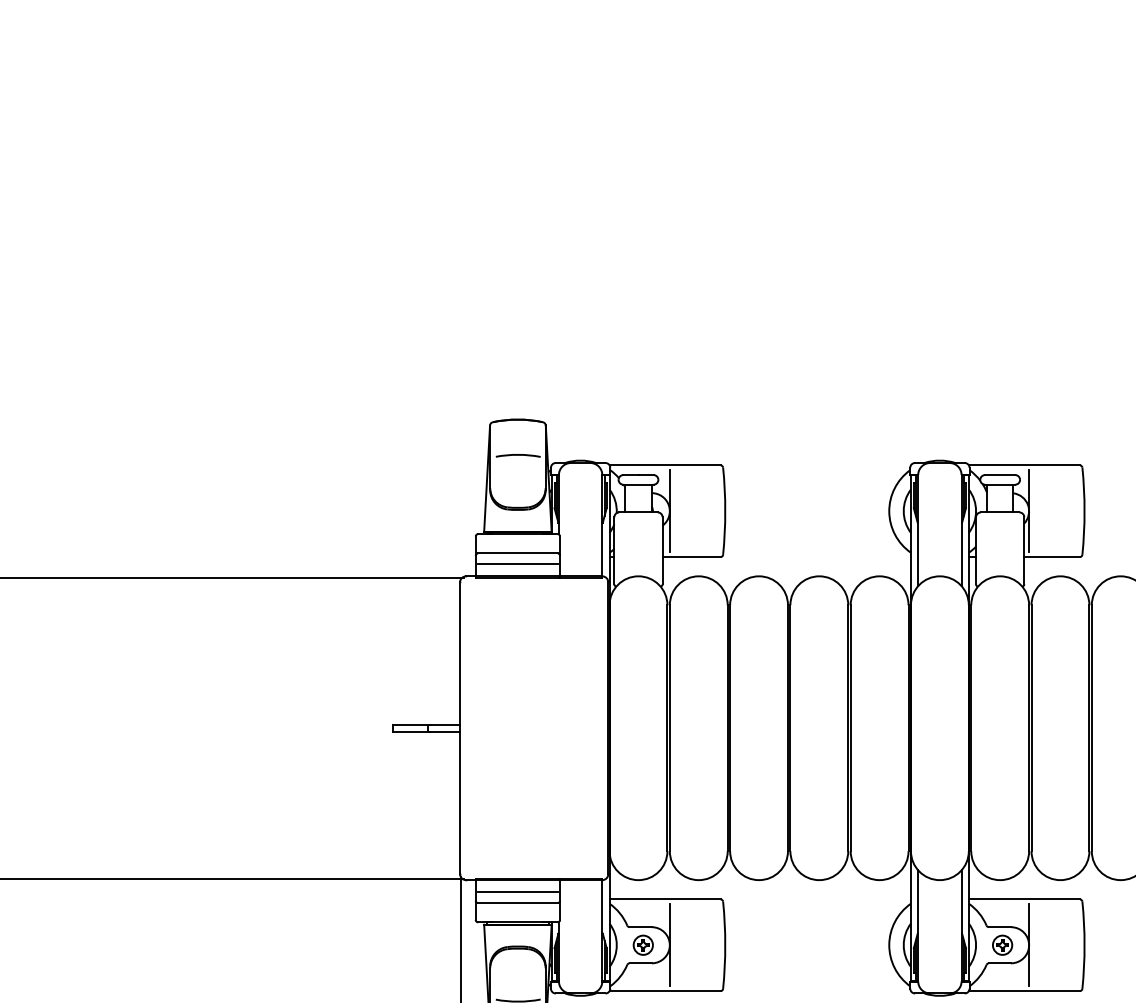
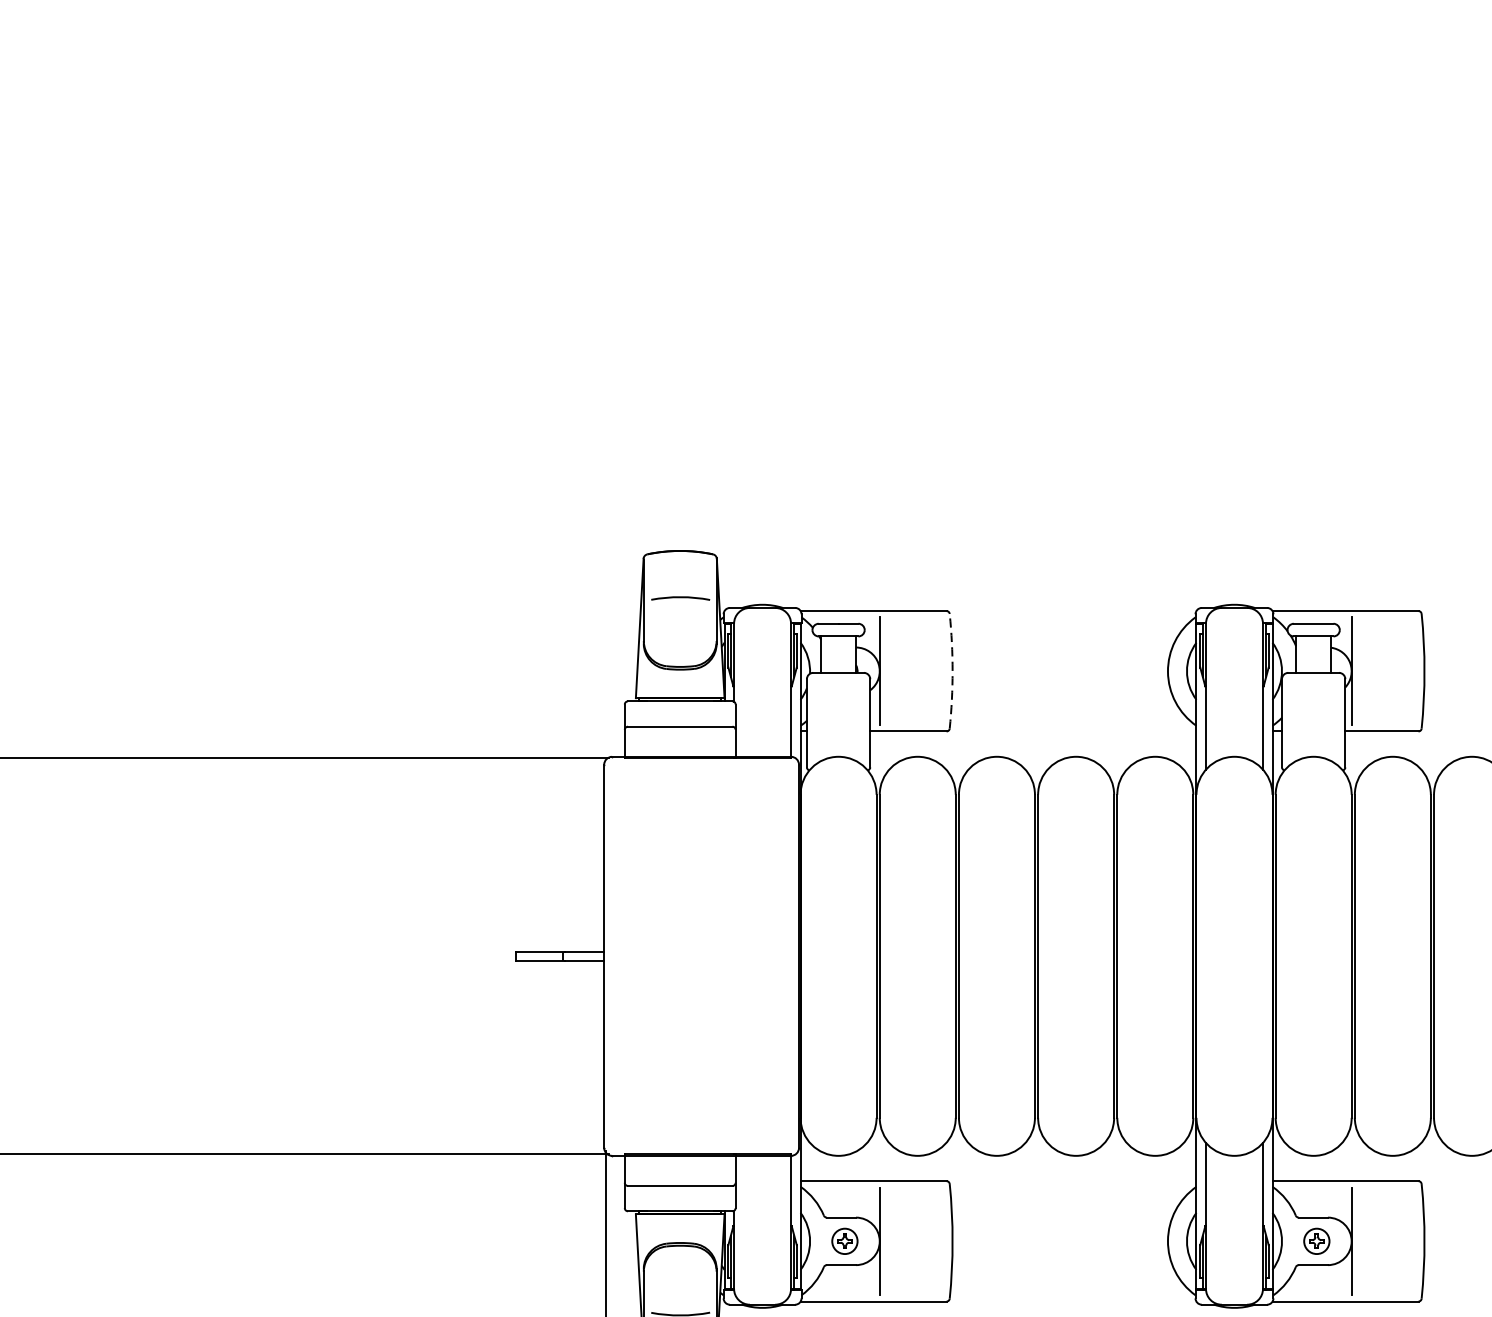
arc: (725, 511) -> (952, 671), solid -> dashed
line: (517, 564) -> (679, 741), removed
line: (517, 892) -> (679, 1172), removed

